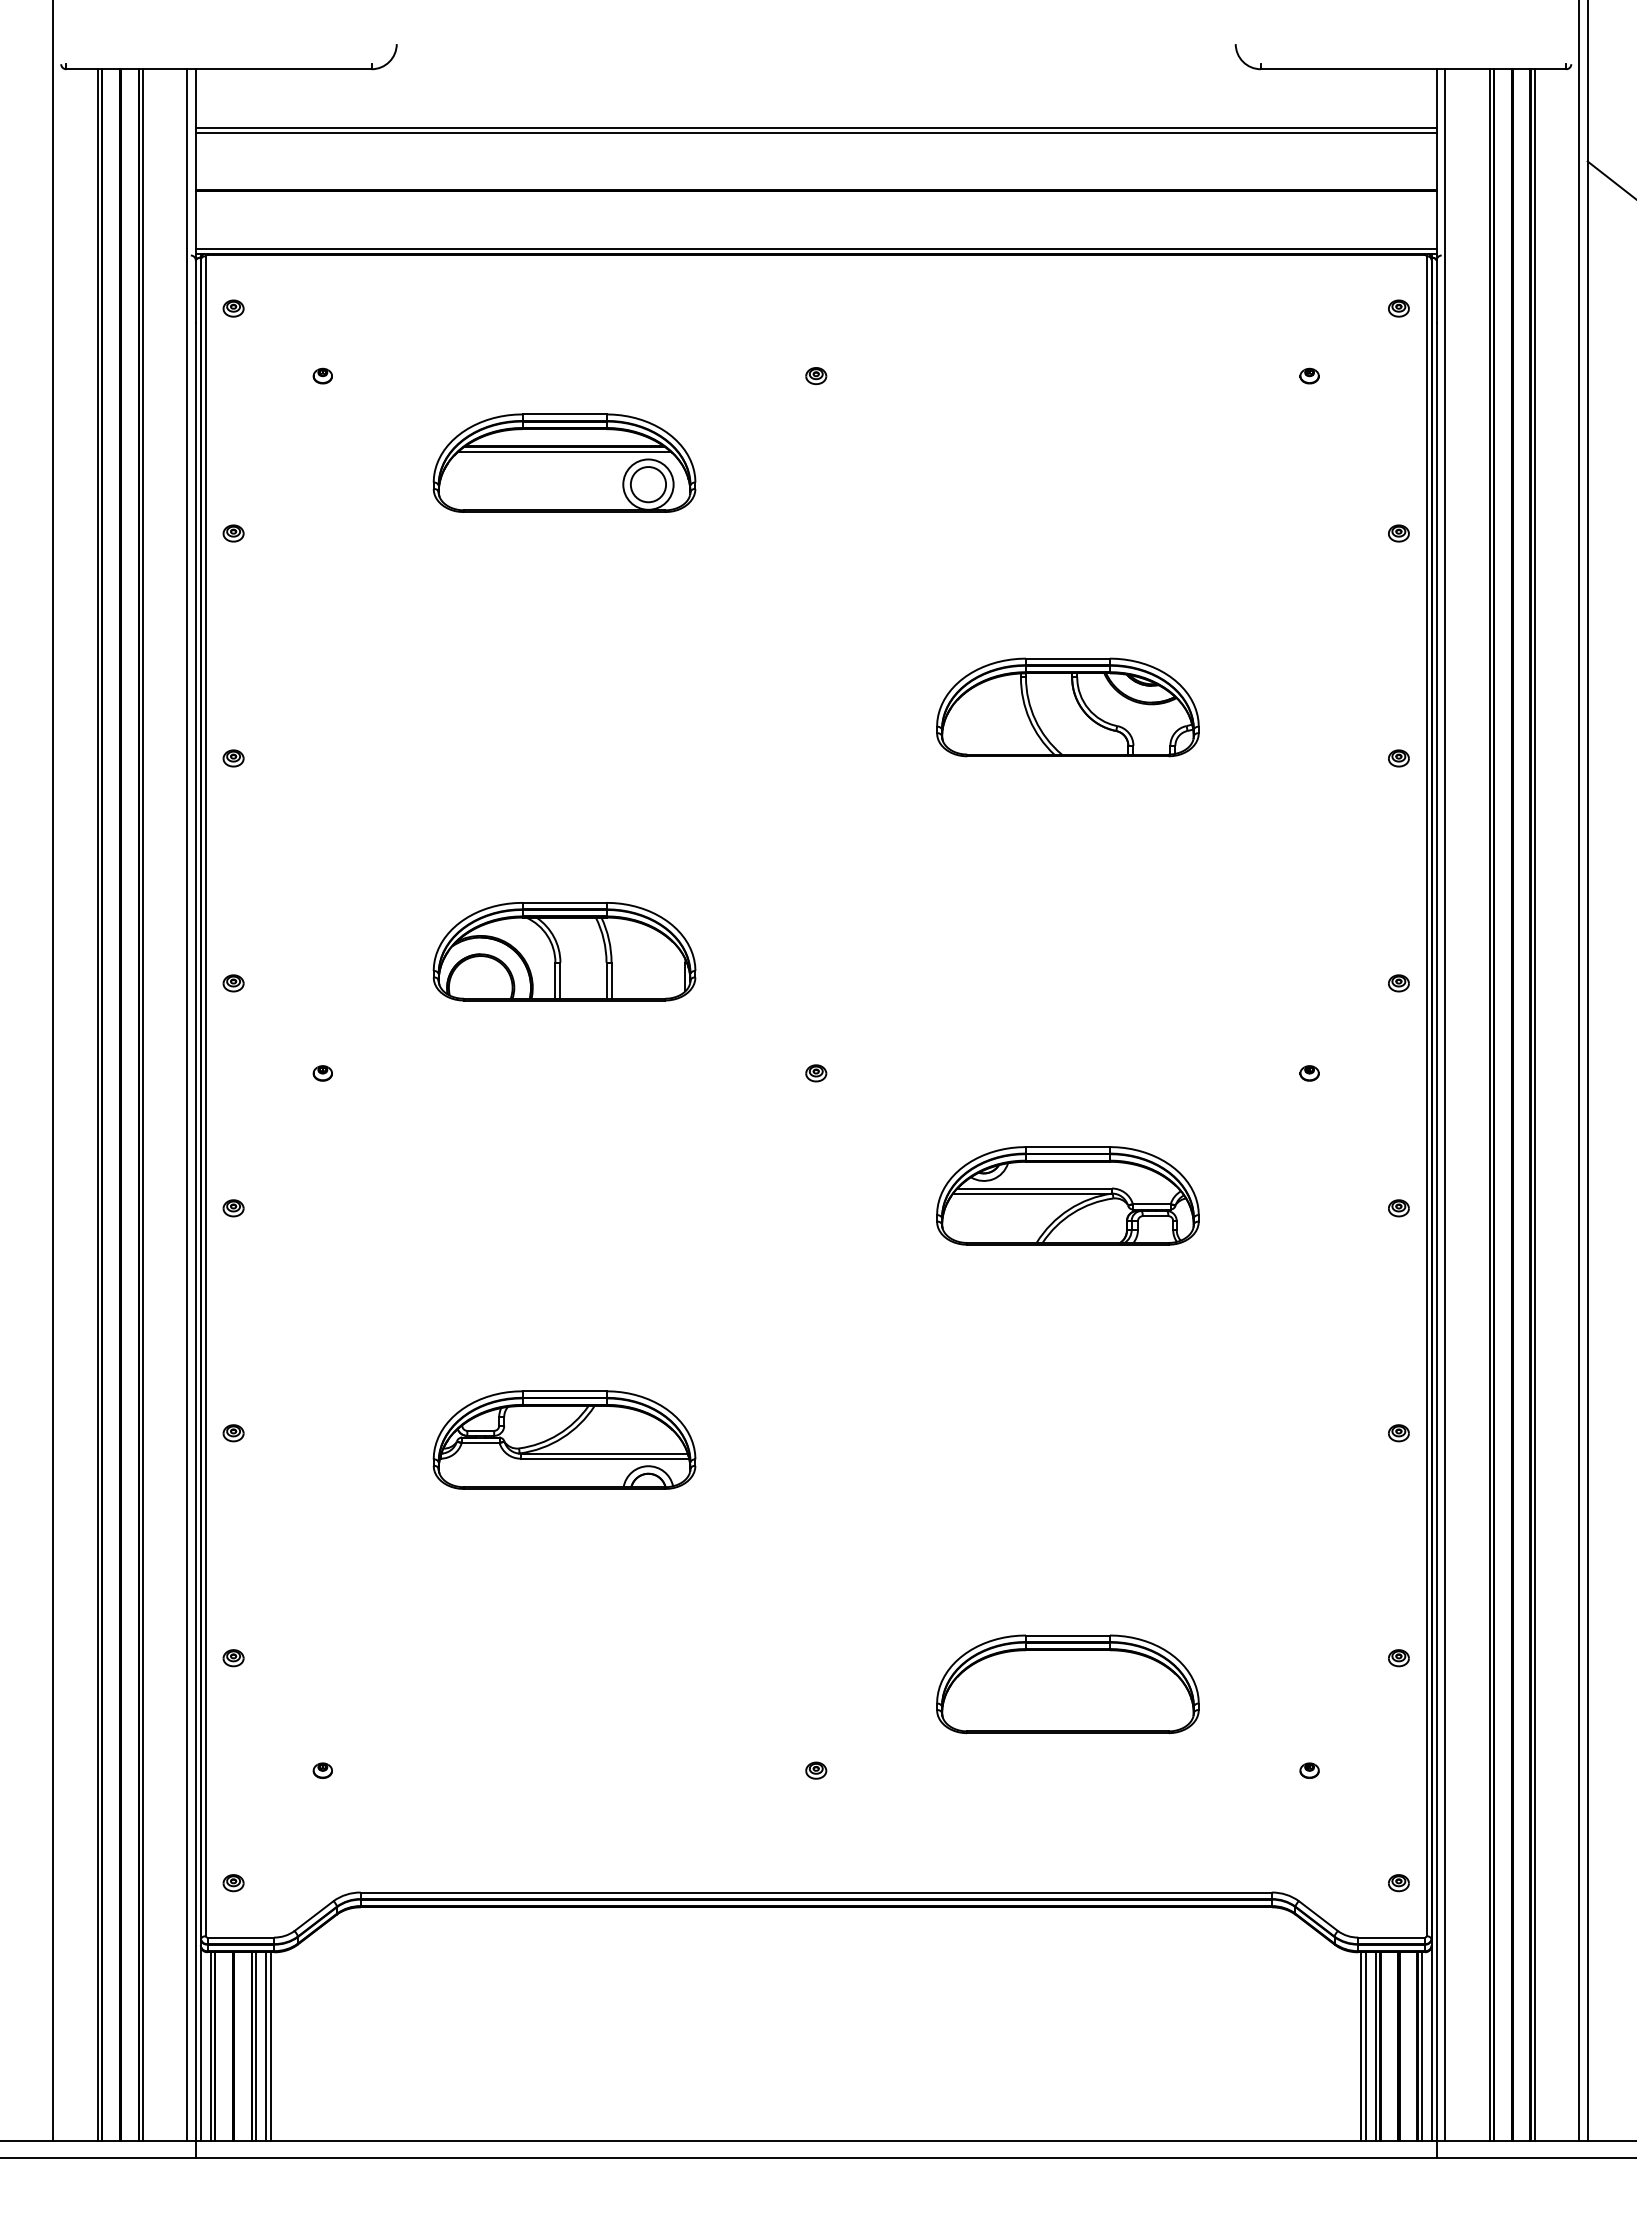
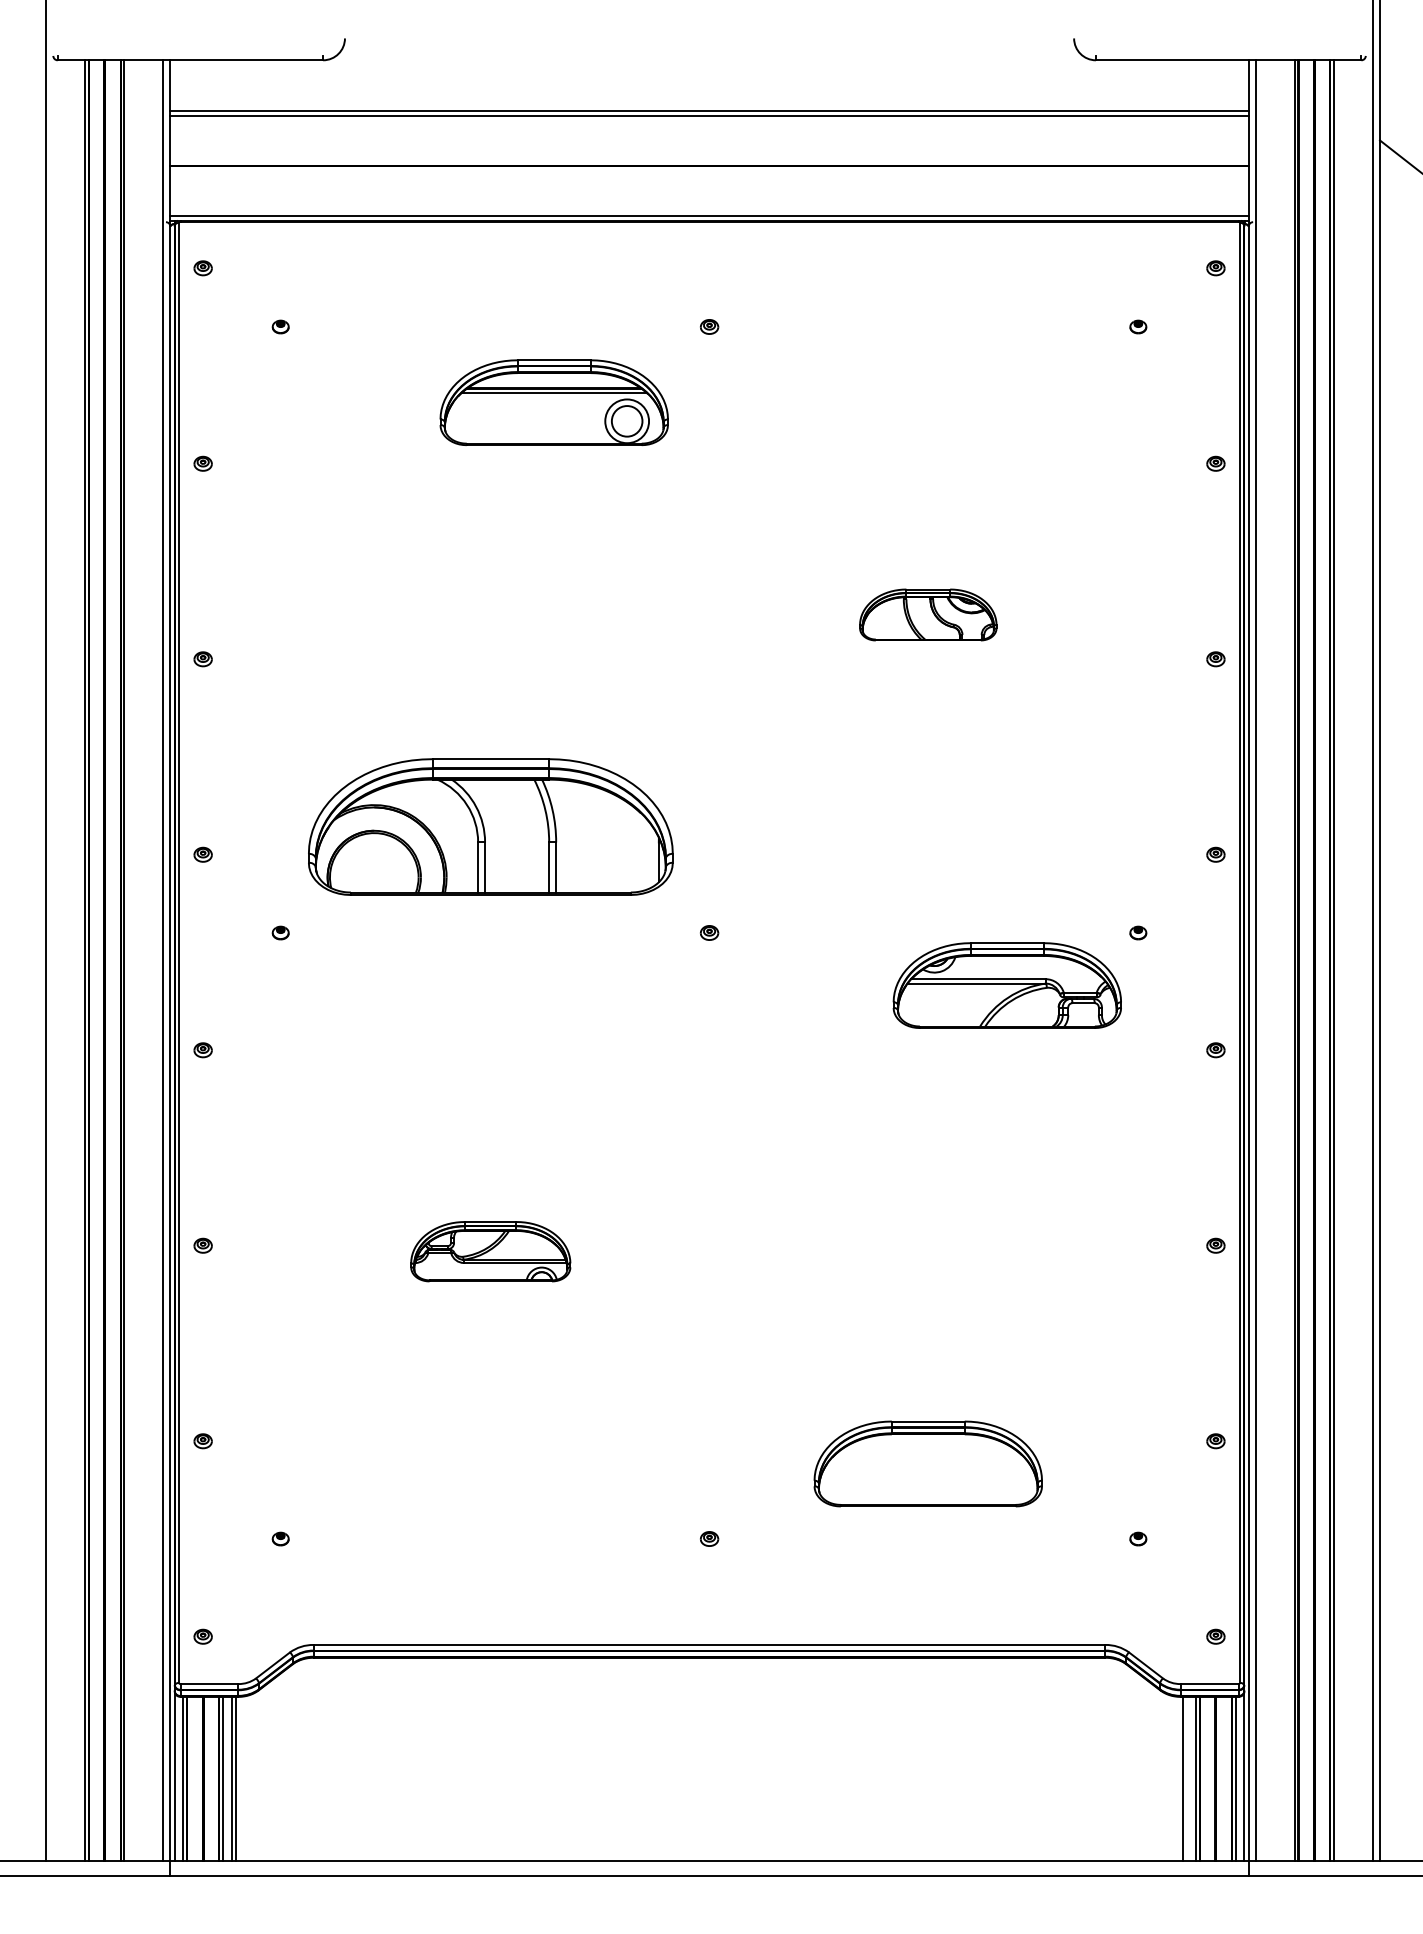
part: (564, 462) -> (554, 402), moved
part: (1067, 707) -> (927, 615), size x0.6
part: (564, 951) -> (490, 827), size x1.6
part: (1067, 1195) -> (1006, 985), moved
part: (564, 1439) -> (490, 1251), size x0.7
line: (1366, 2046) -> (1187, 1778), removed

